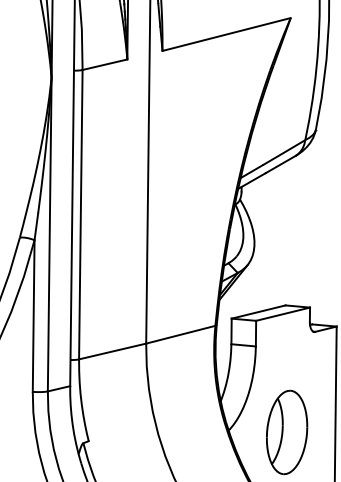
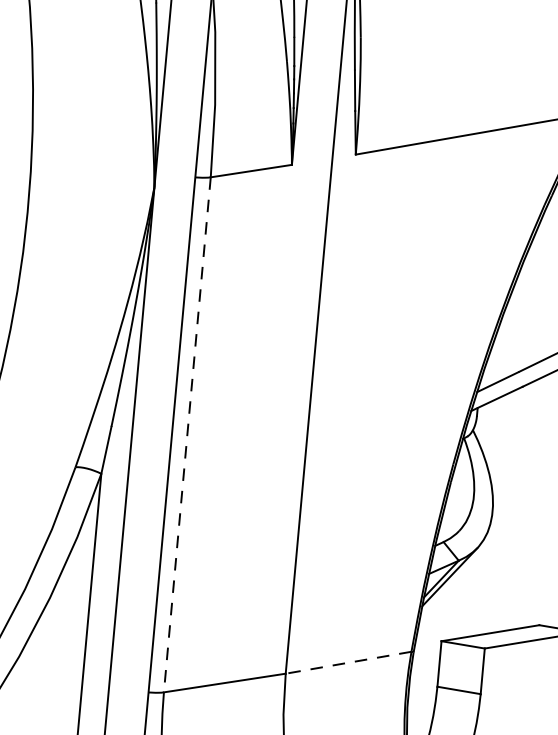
line: (80, 214) -> (186, 434), solid -> dashed
line: (180, 334) -> (348, 662), solid -> dashed

